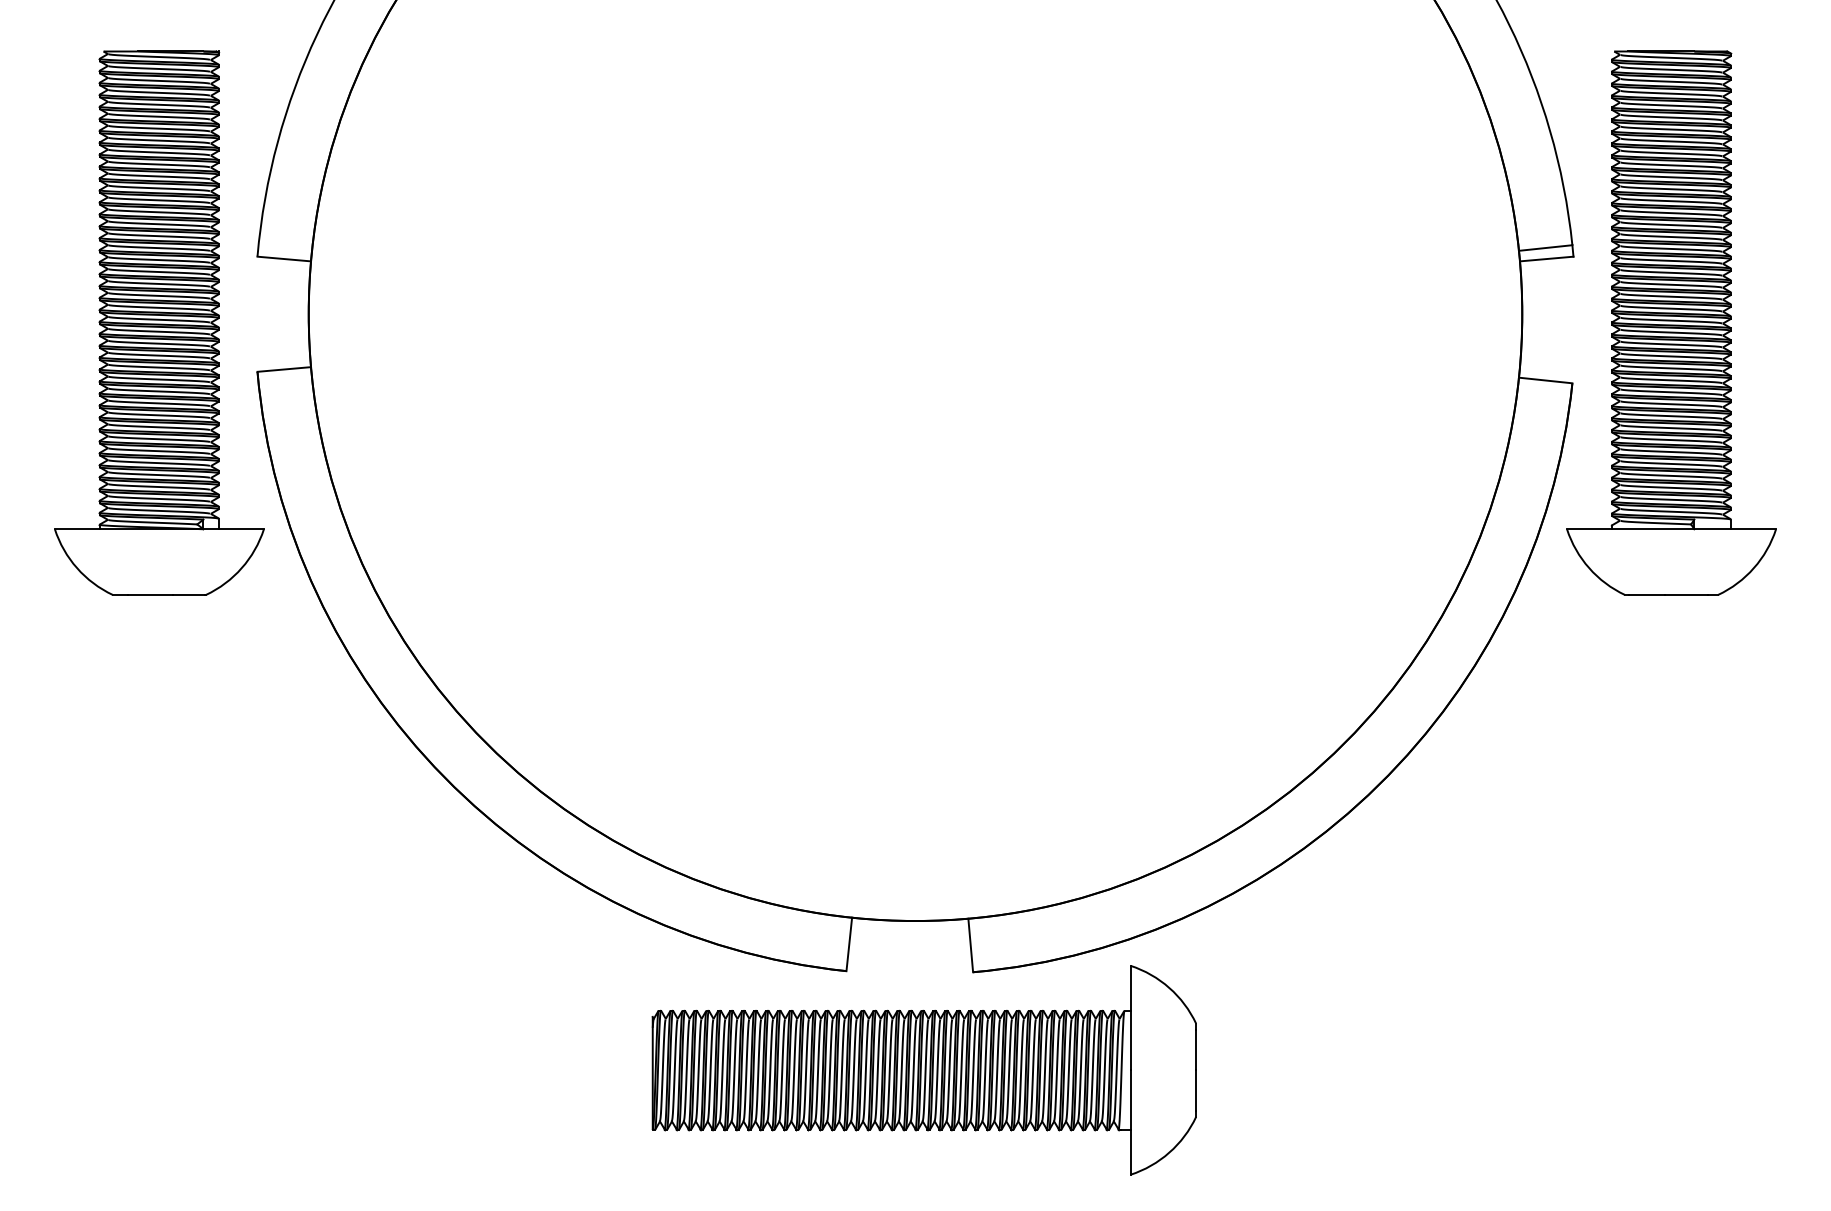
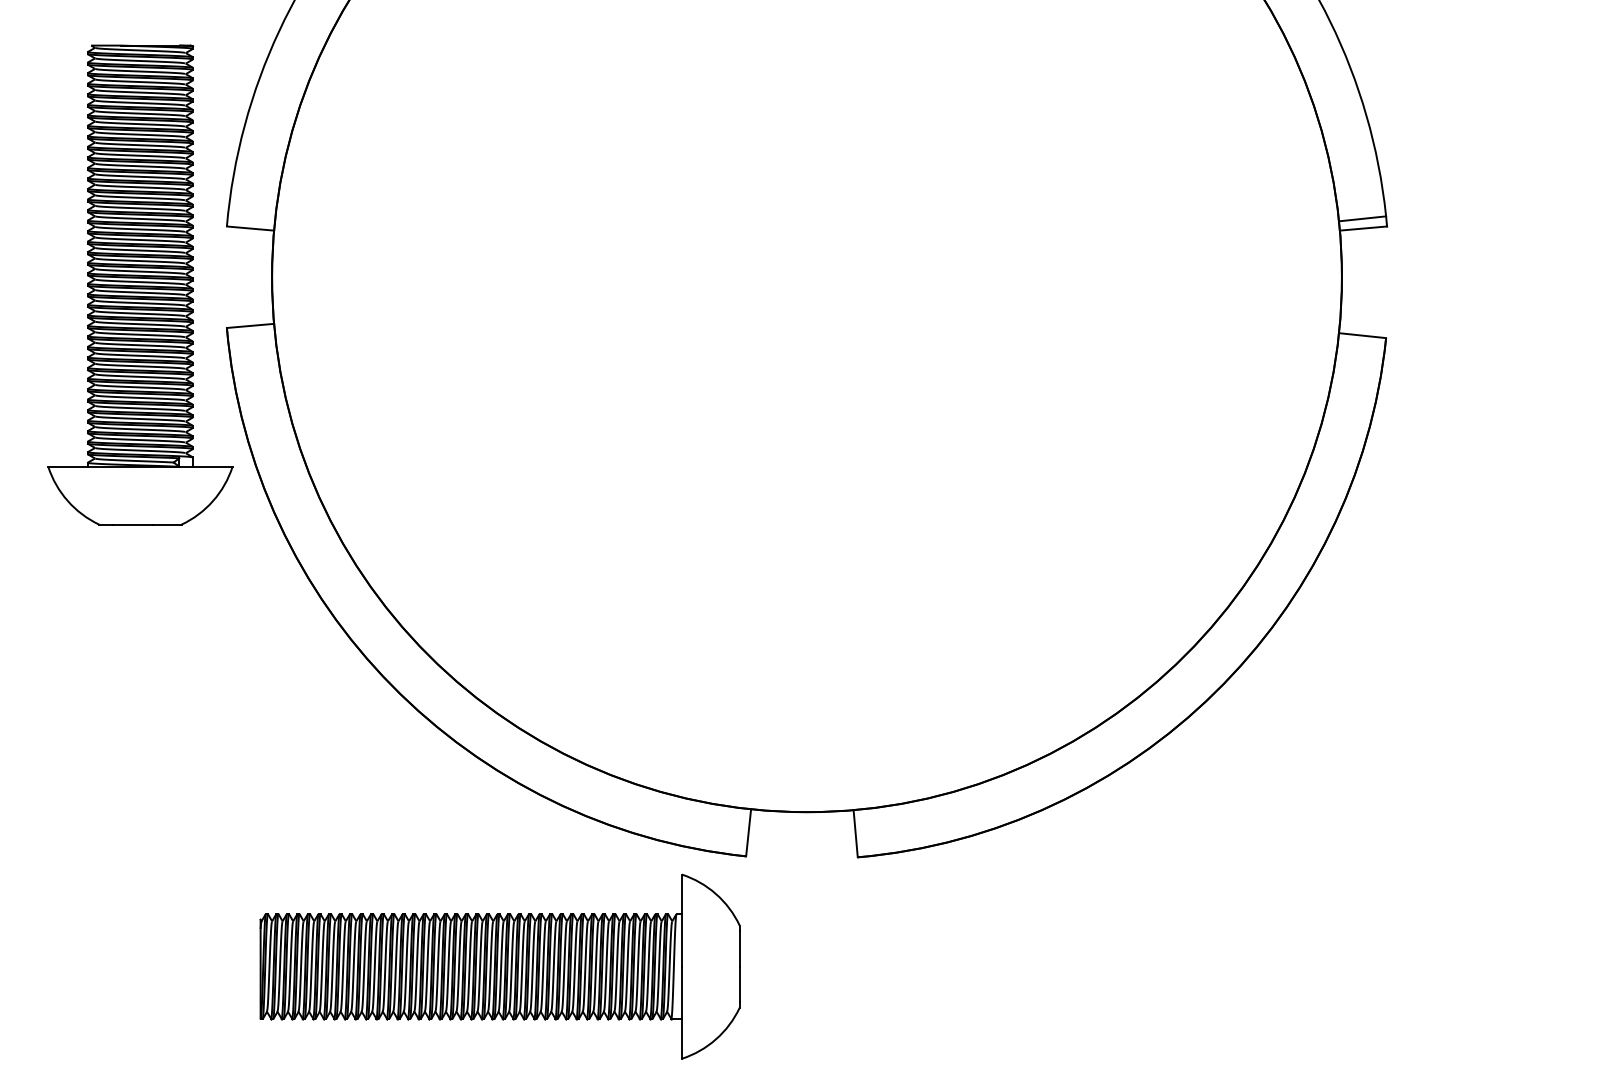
part: (1671, 322) -> (1473, 284), removed
part: (923, 1070) -> (499, 966), moved

